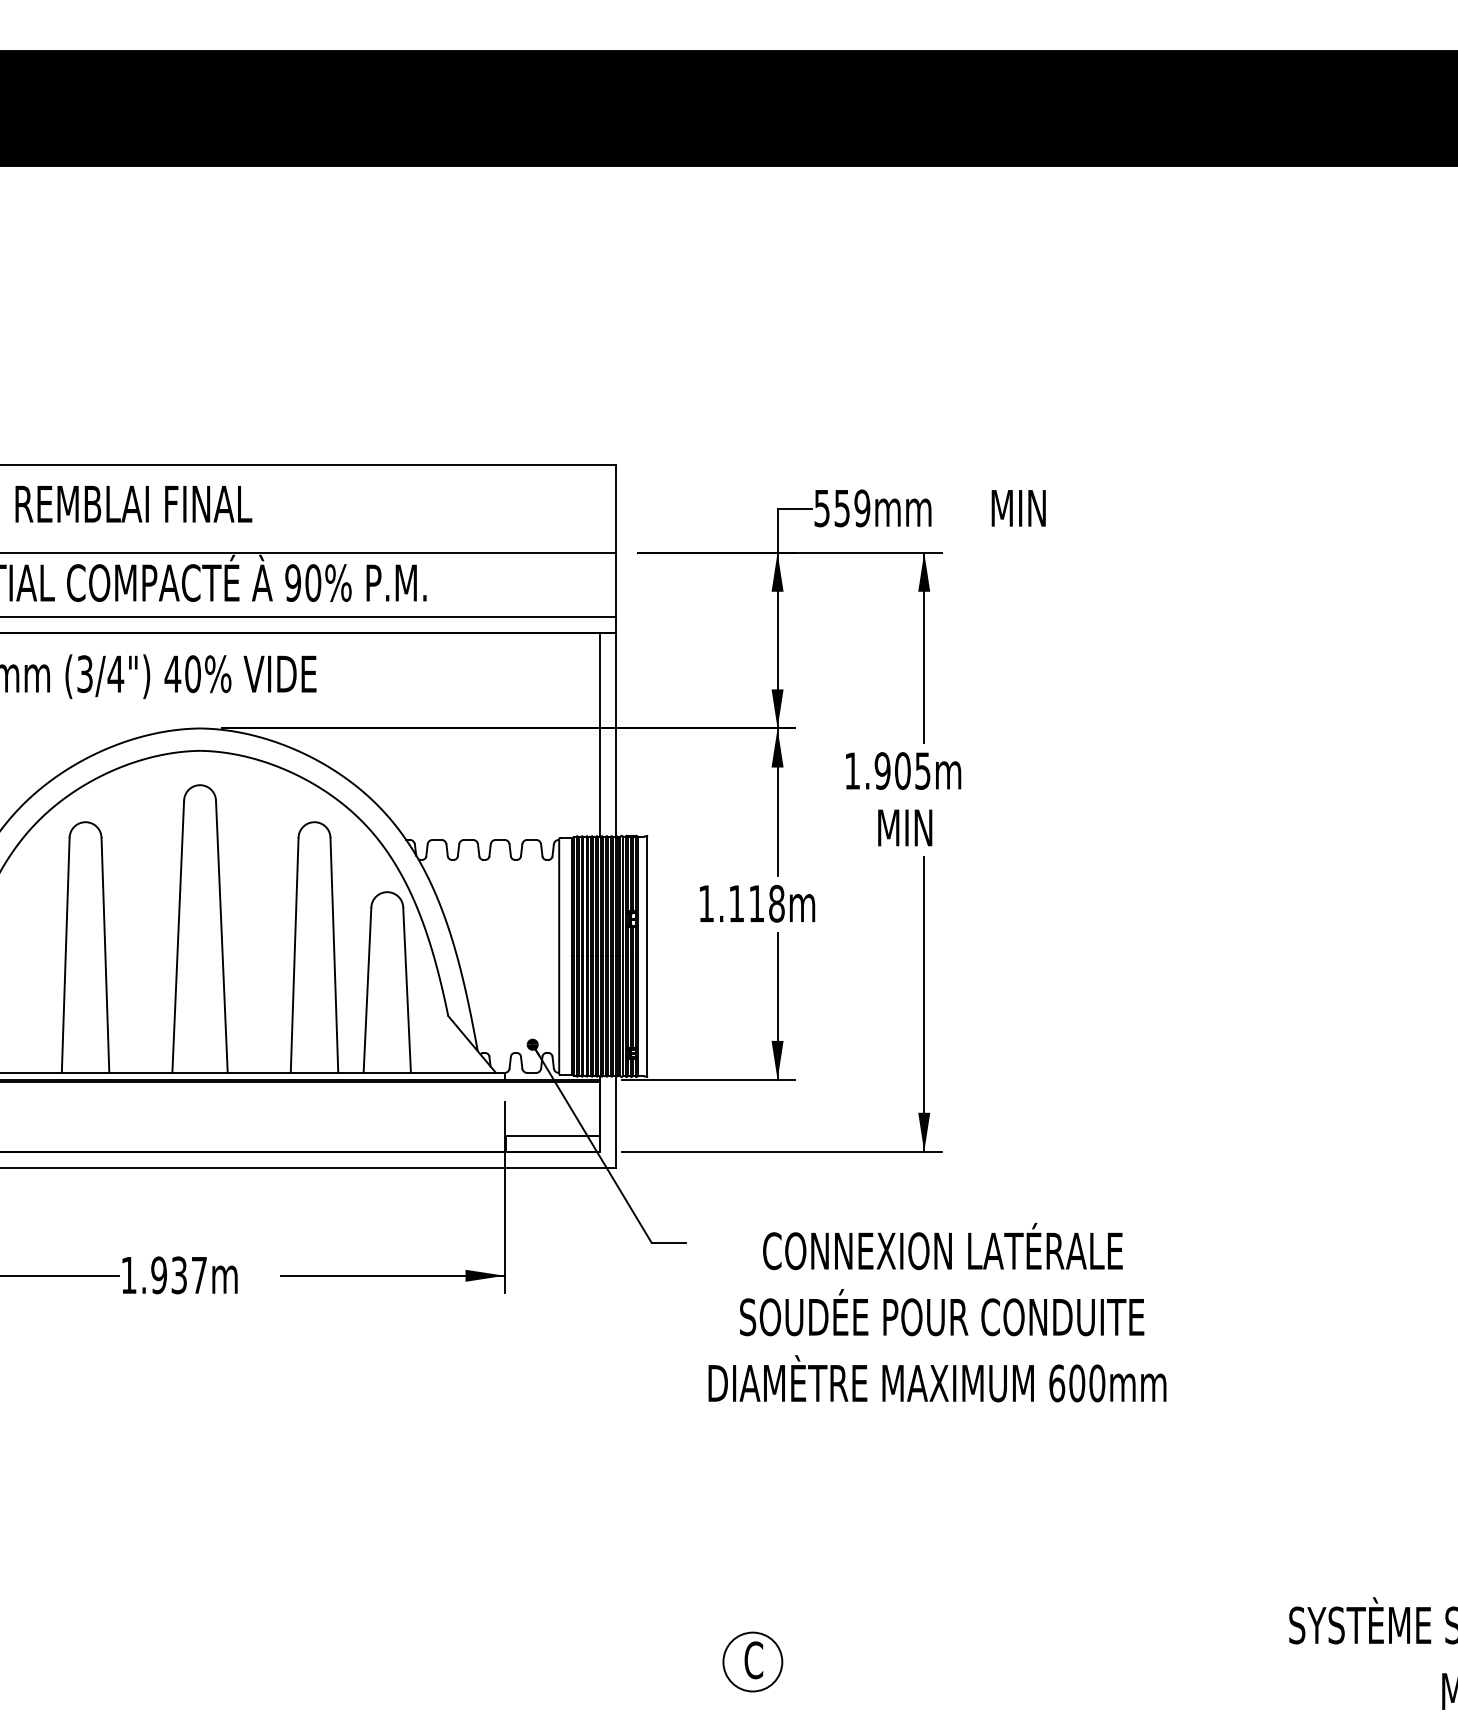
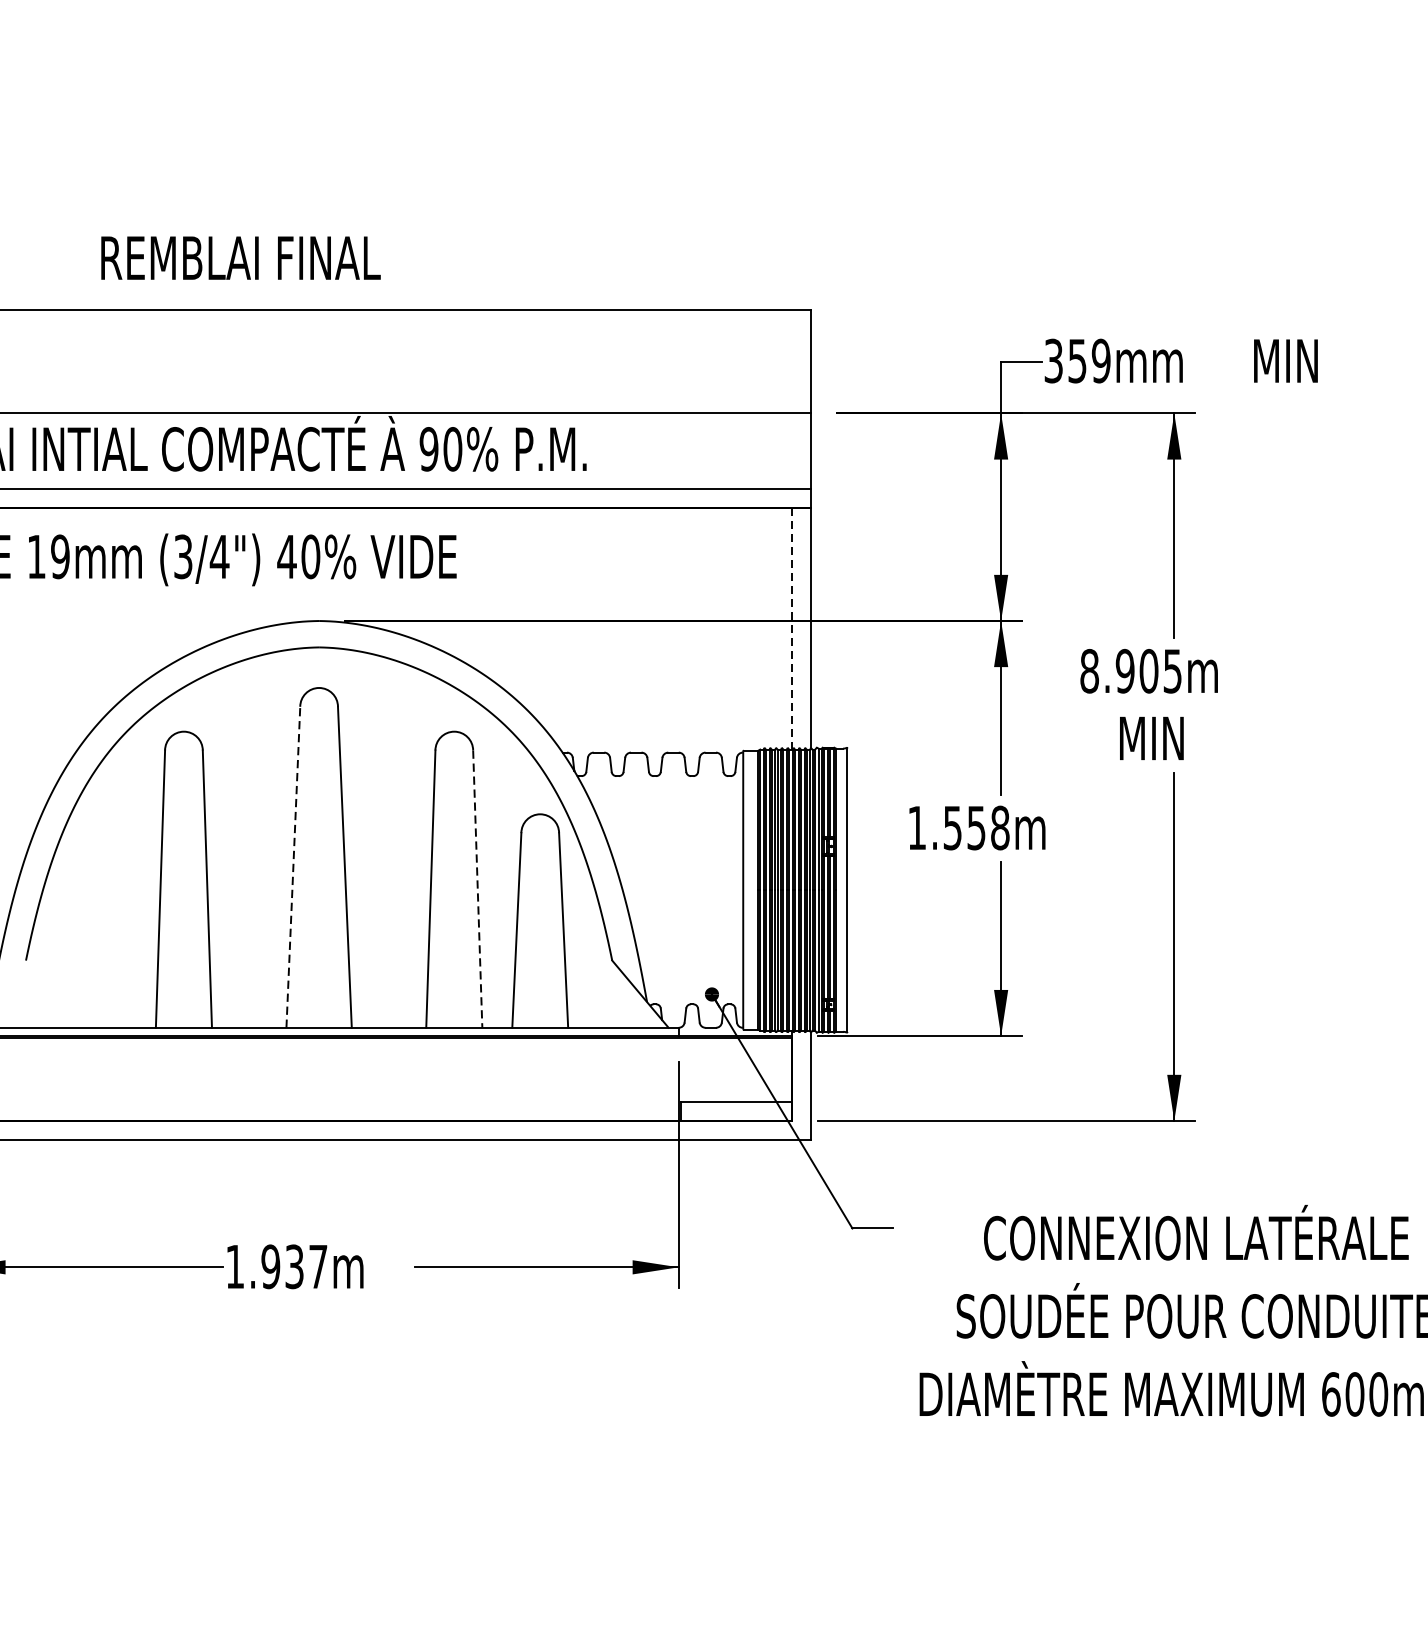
text: (133, 504) -> (240, 258), moved
text: (822, 507) -> (1054, 360), 559mm -> 359mm
line: (600, 735) -> (792, 629), solid -> dashed
text: (852, 770) -> (1089, 670), 1.905m -> 8.905m
text: (746, 903) -> (964, 827), 1.118m -> 1.558m
line: (178, 936) -> (293, 866), solid -> dashed
line: (334, 956) -> (477, 890), solid -> dashed

